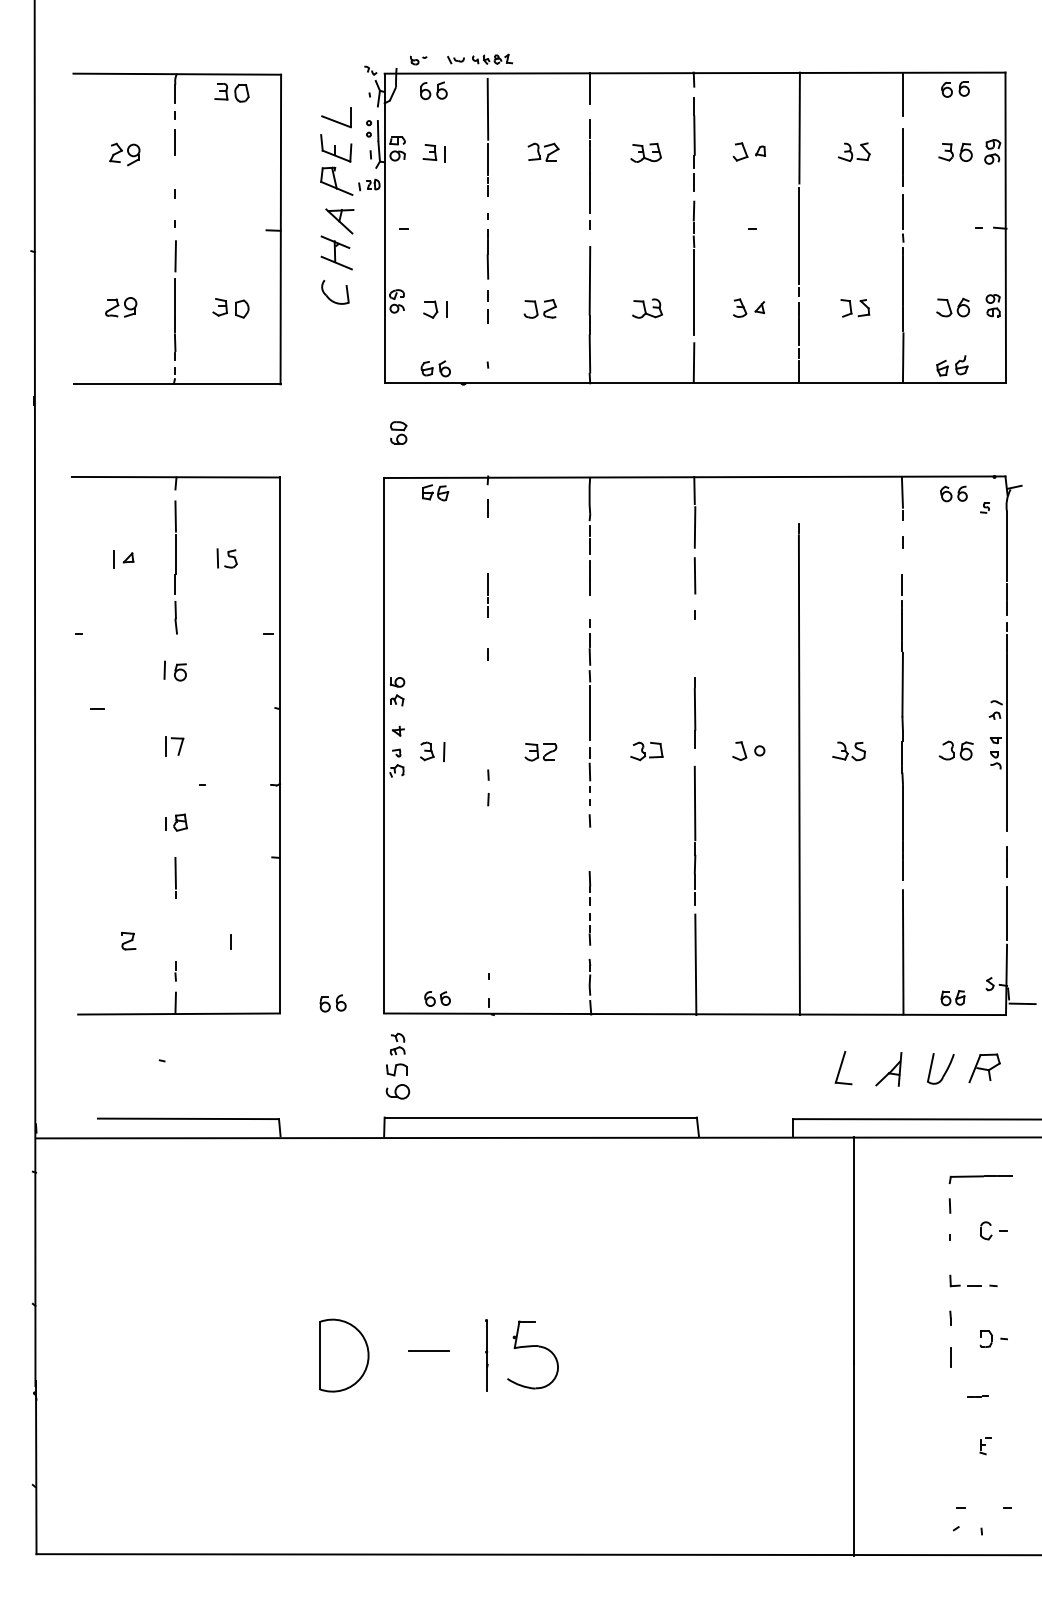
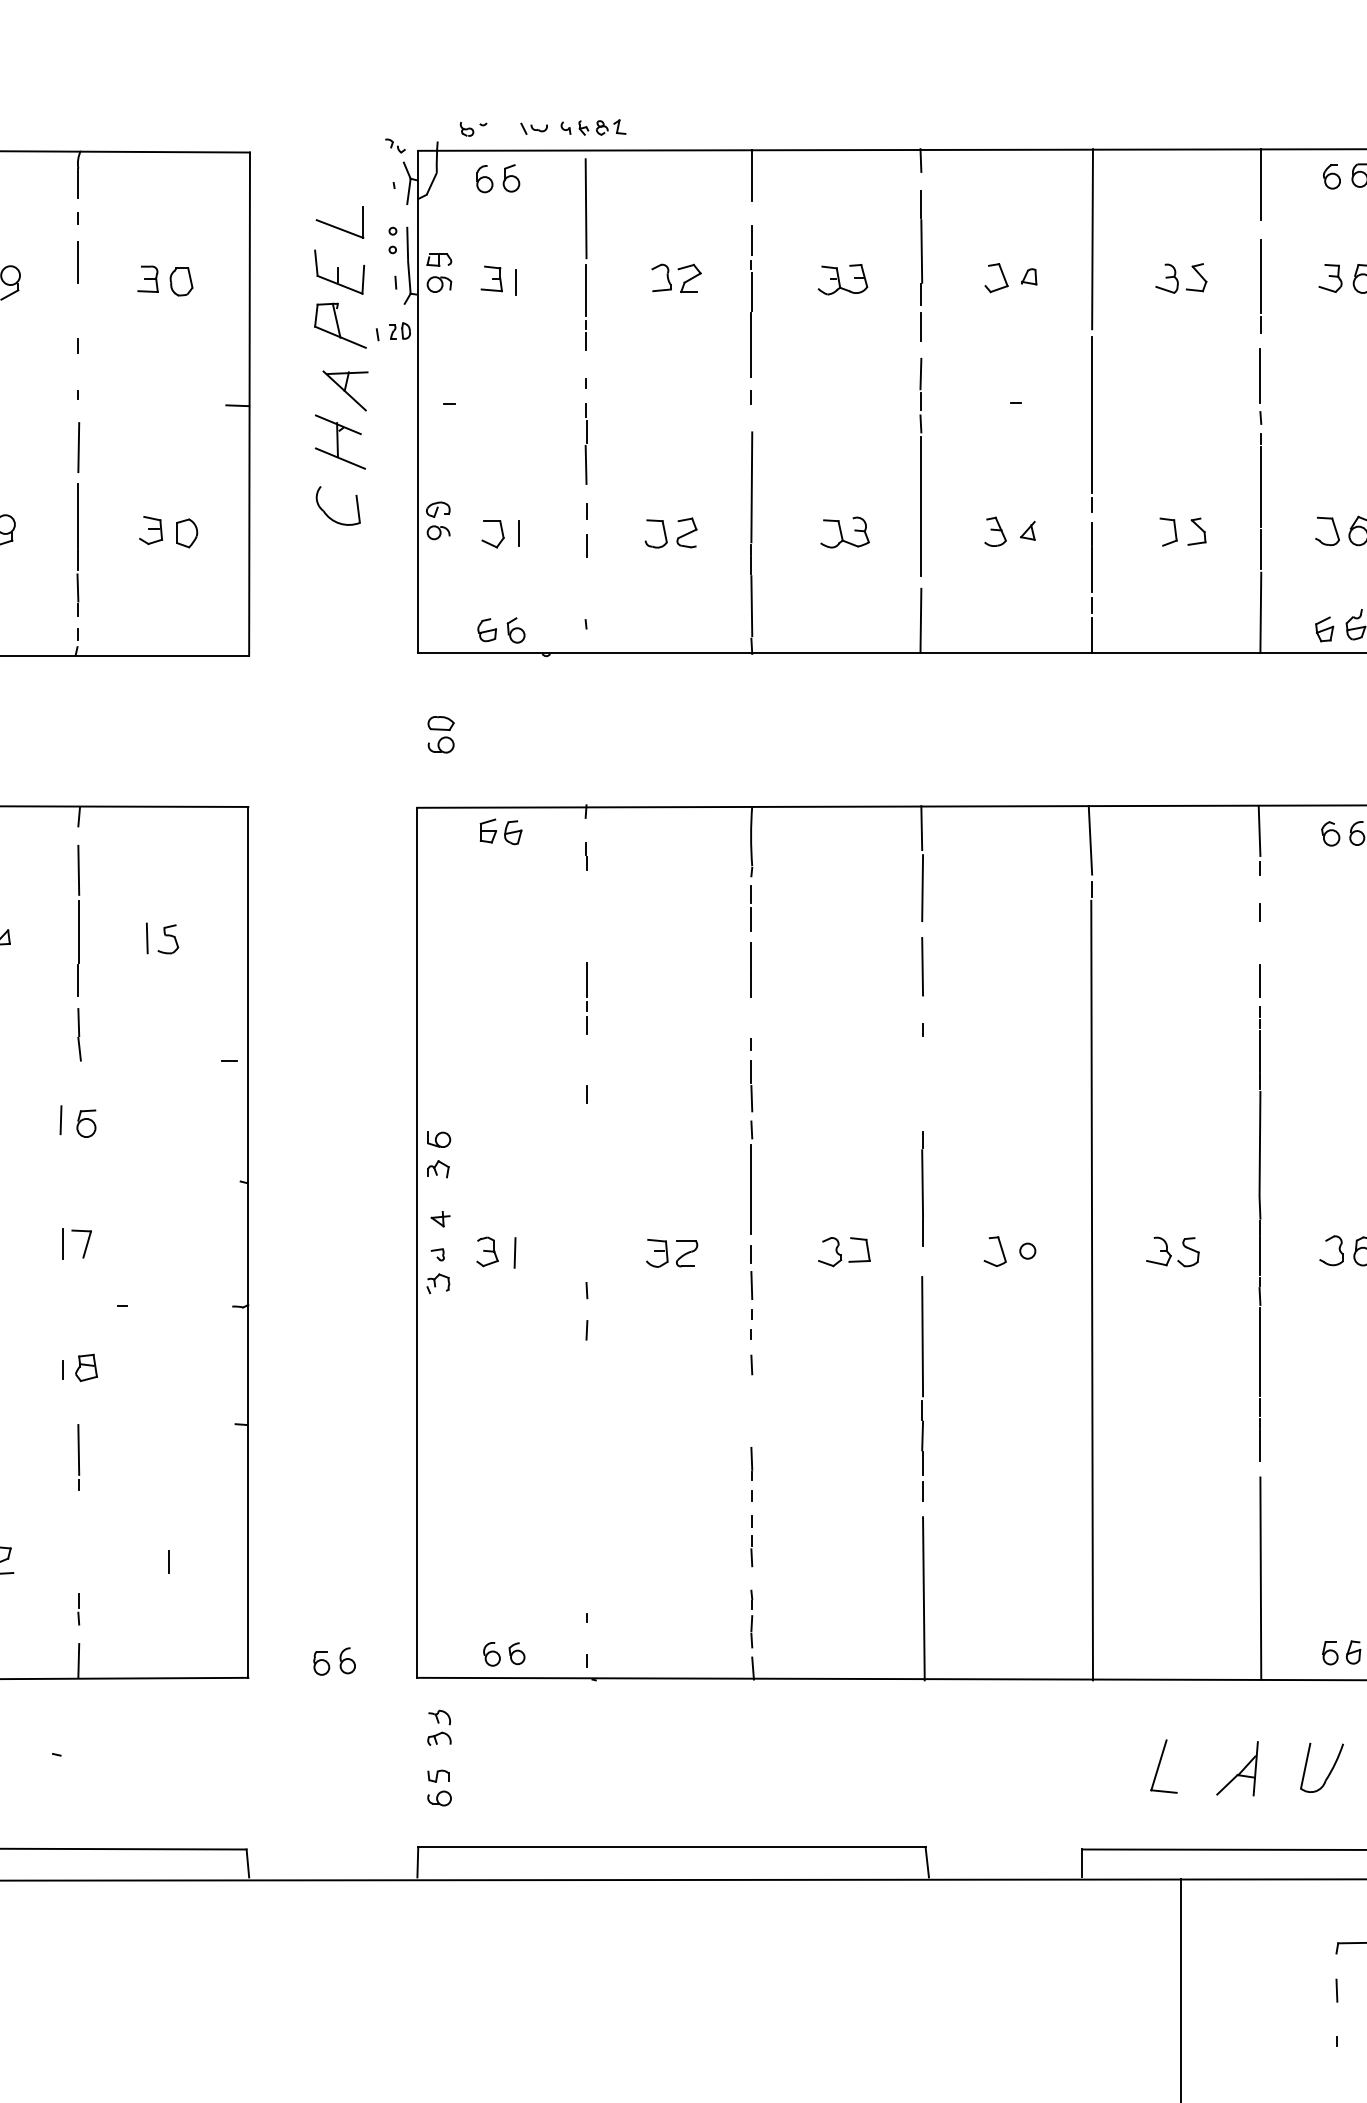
part: (231, 92) -> (164, 280), moved
line: (798, 497) -> (1090, 839), added
part: (397, 1080) -> (439, 1786), size x0.62

